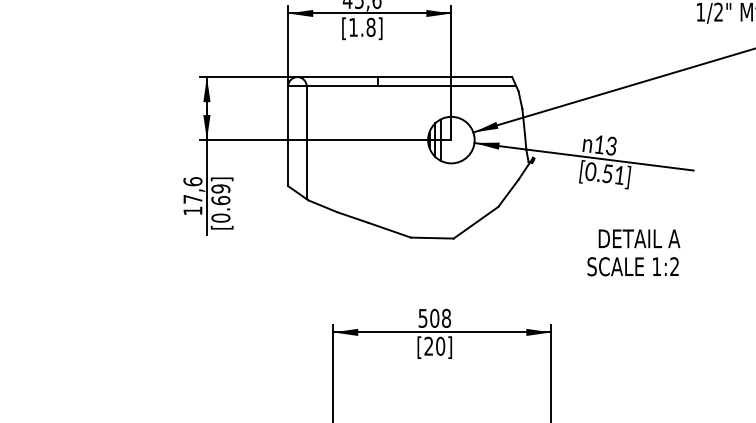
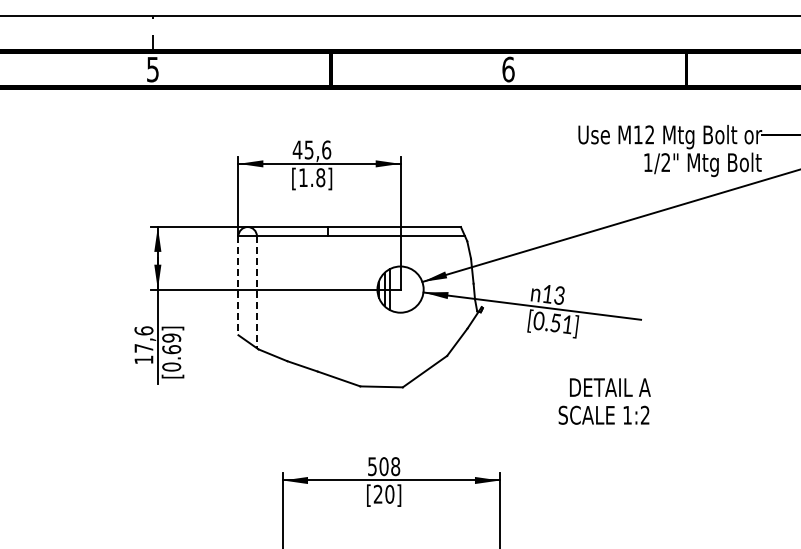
line: (288, 136) -> (238, 286), solid -> dashed
line: (306, 143) -> (256, 292), solid -> dashed
text: (633, 252) -> (604, 401), moved

